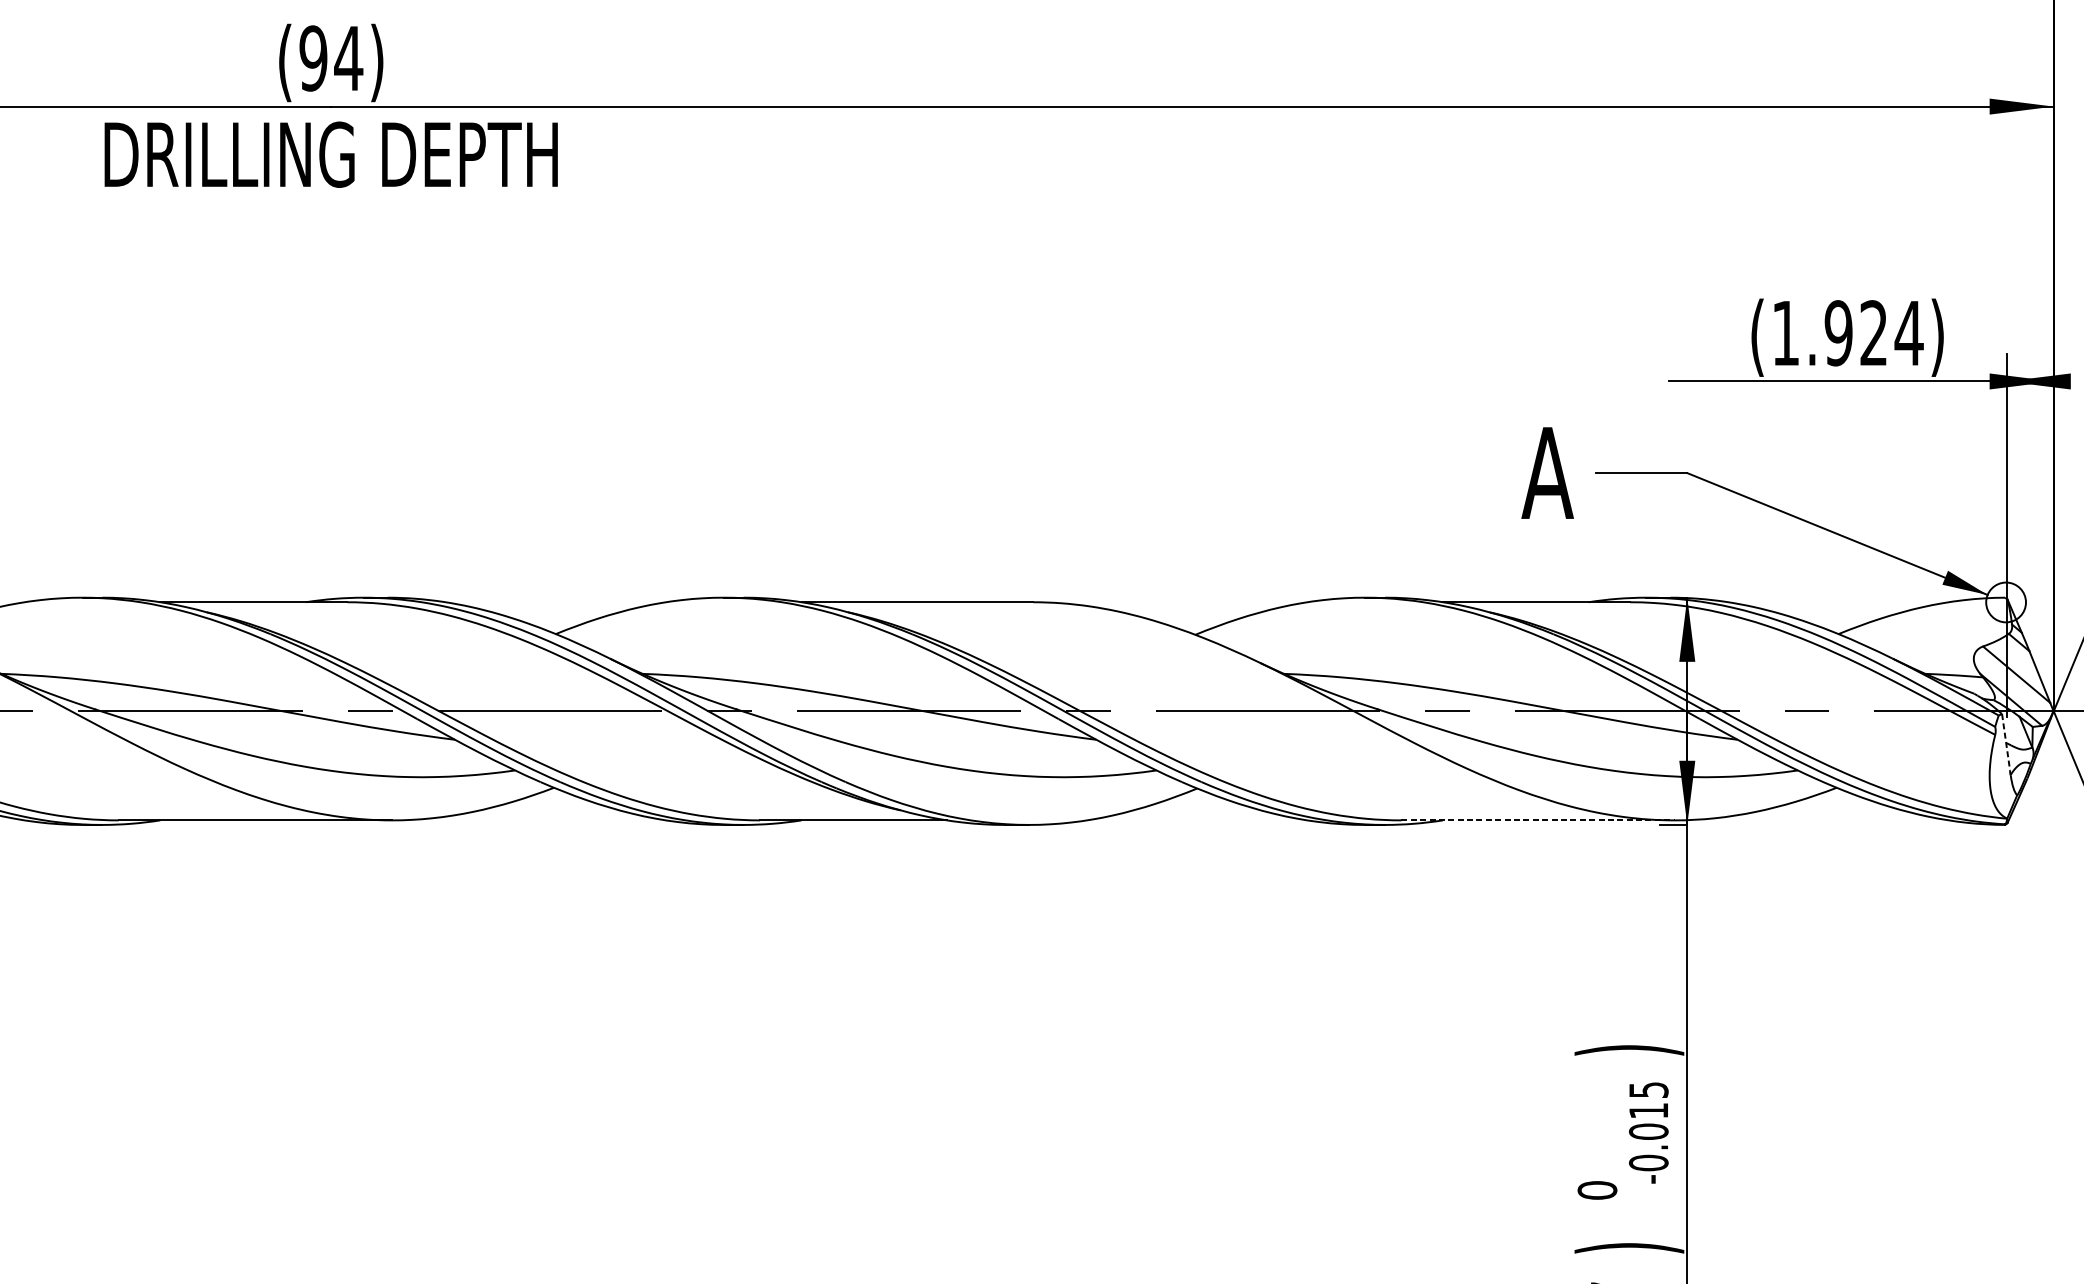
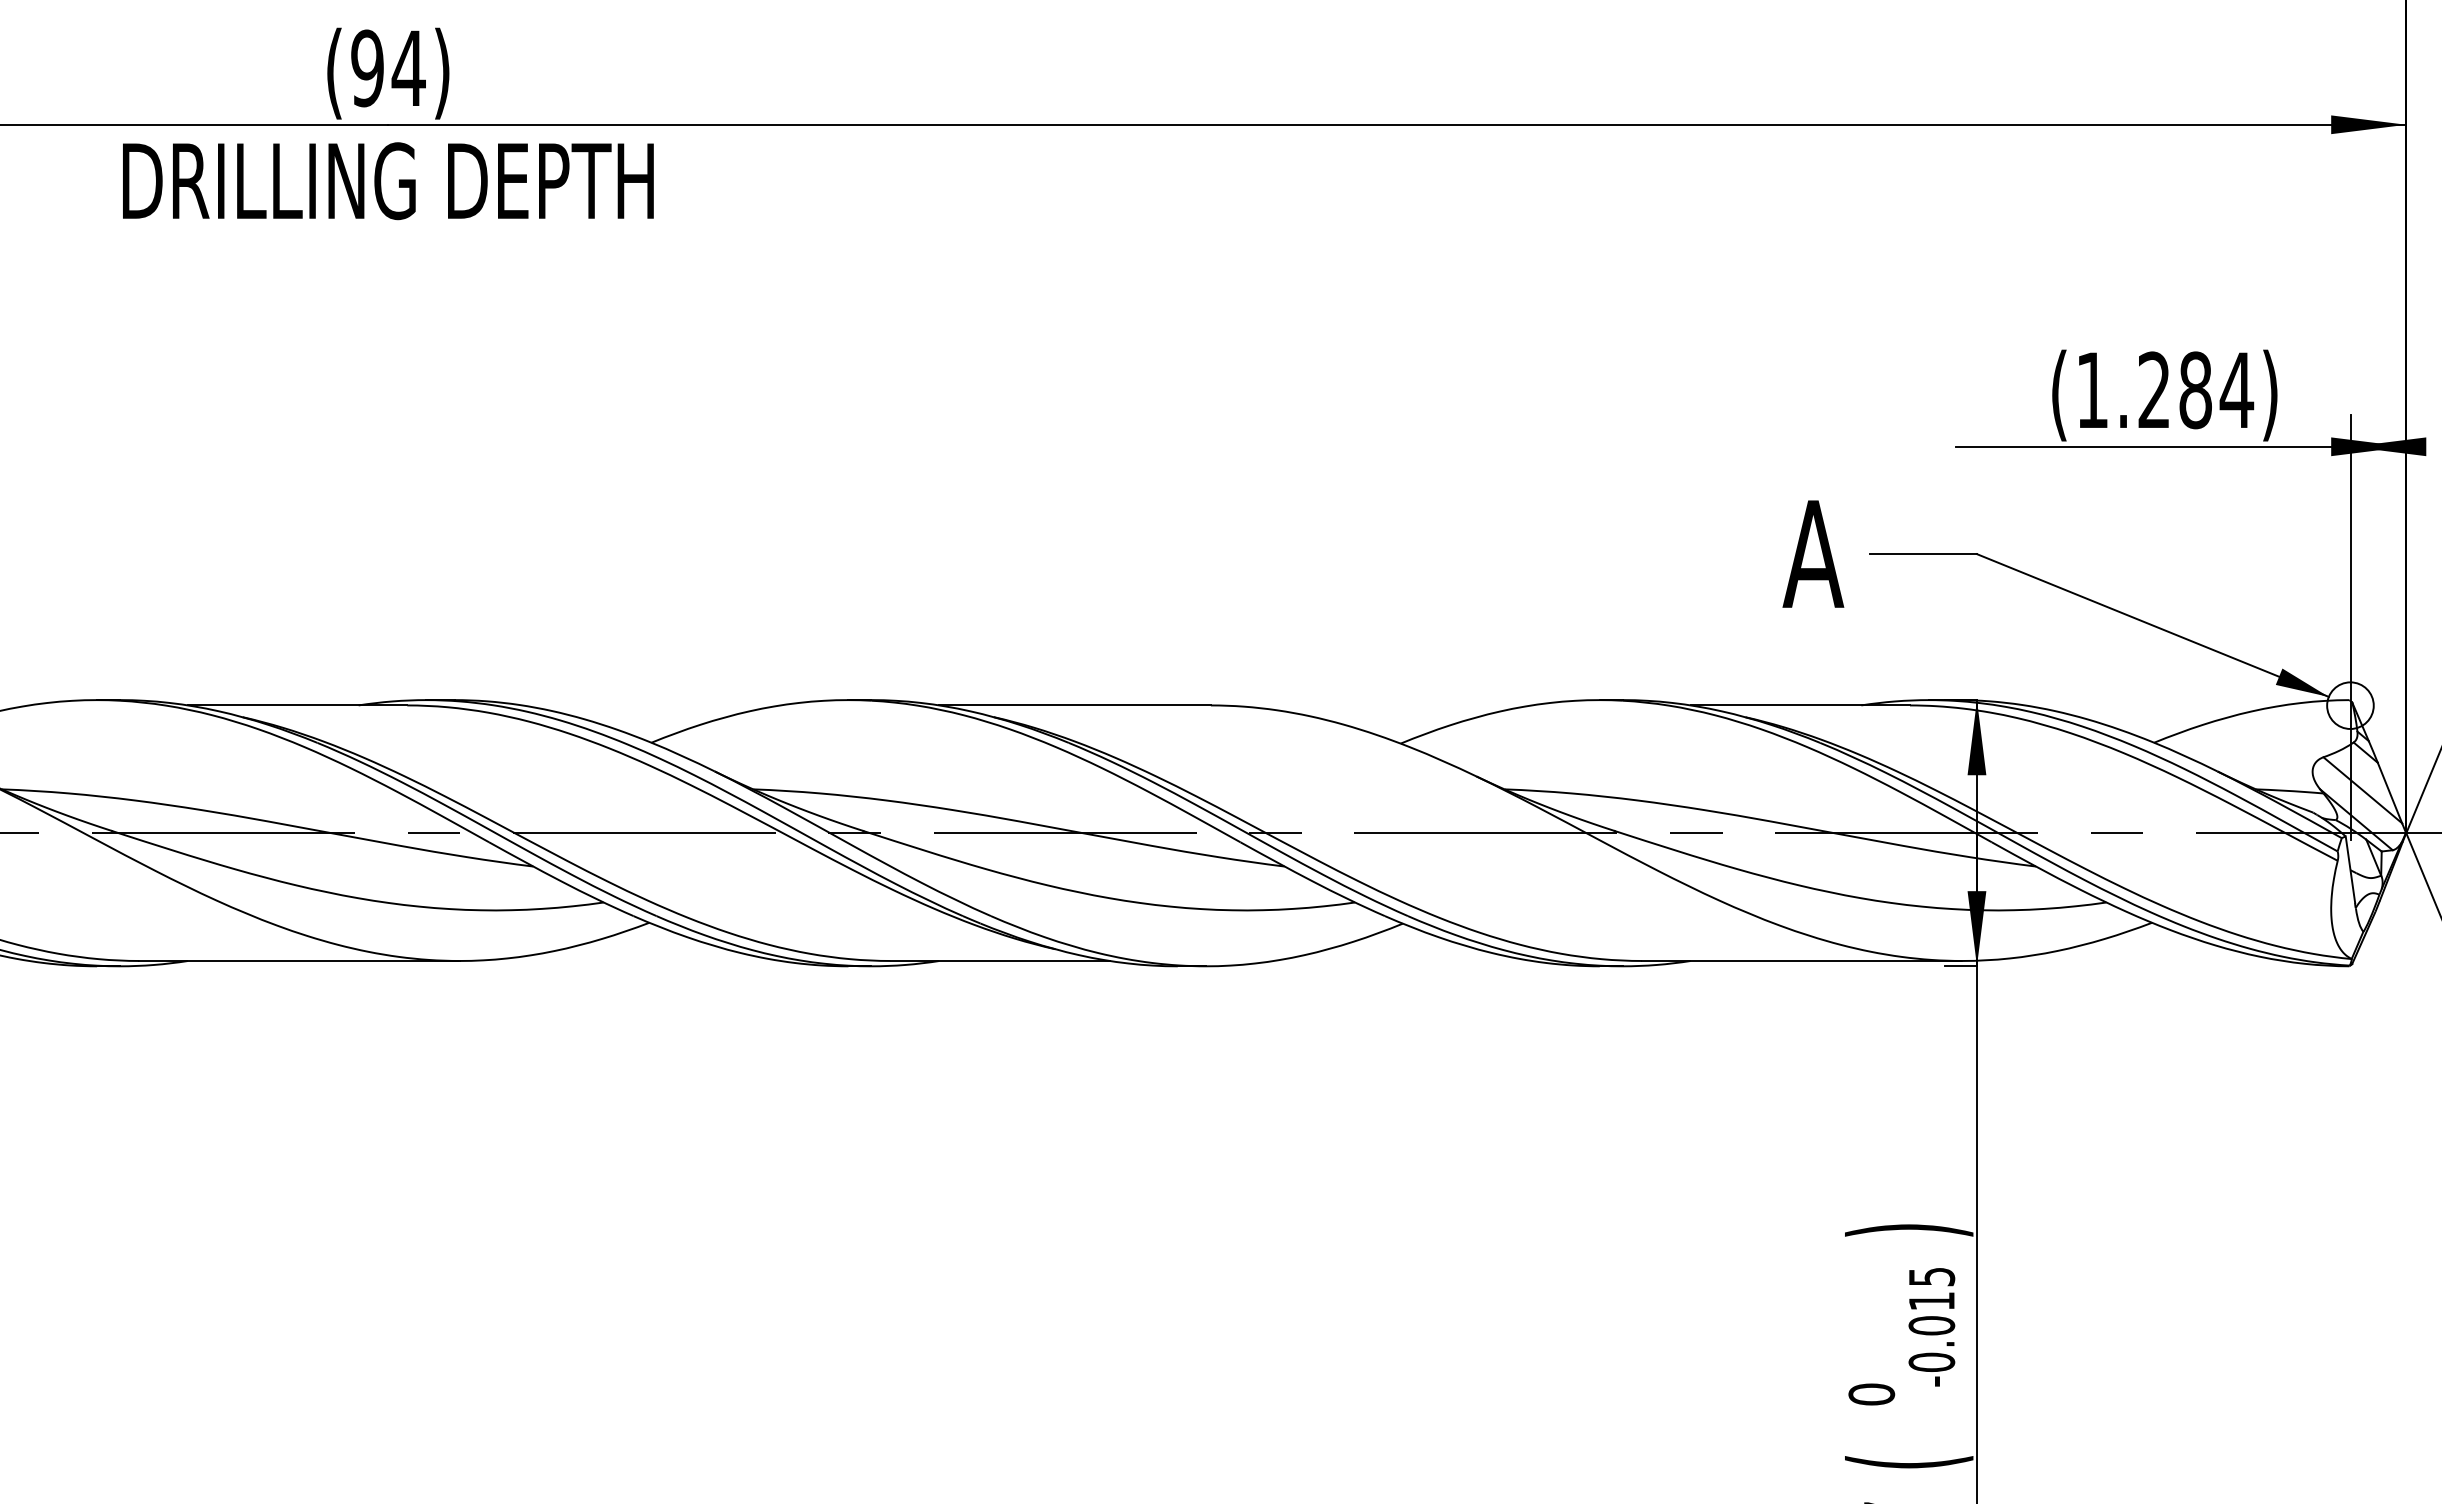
text: (1855, 333) -> (2174, 390), (1.924) -> (1.284)
line: (2006, 743) -> (2350, 870), dashed -> solid
line: (1538, 819) -> (1802, 960), dashed -> solid
text: (1629, 1248) -> (1909, 1462), ) -> (

